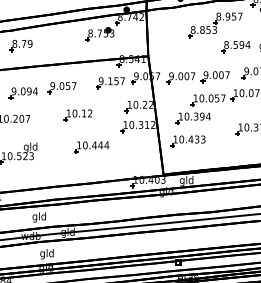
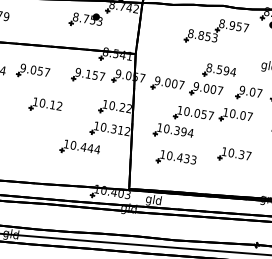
part: (235, 47) -> (218, 72), moved
part: (187, 141) -> (175, 159), moved
part: (91, 147) -> (79, 148), moved

